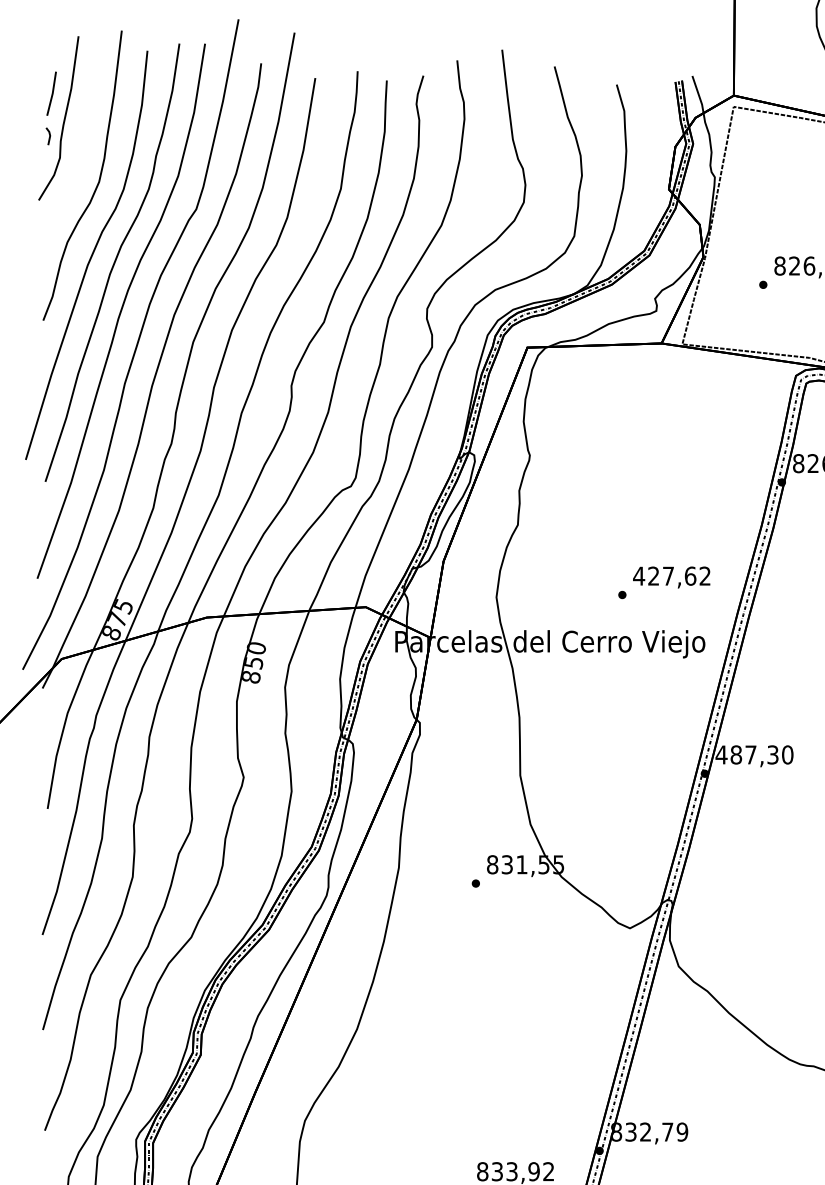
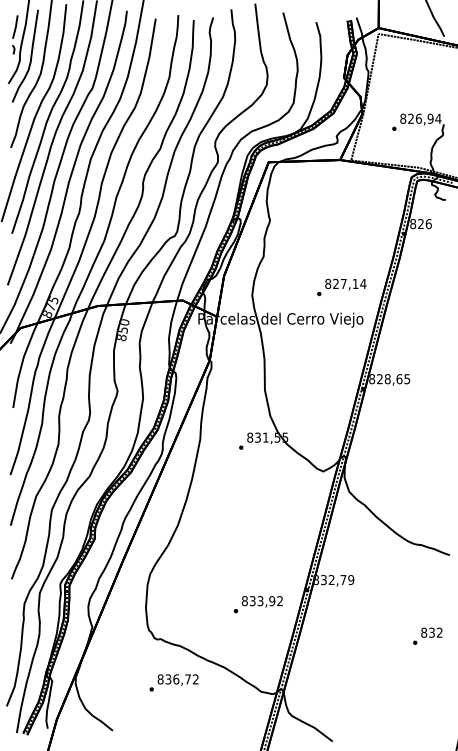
curve: (80, 147) -> (30, 55), added
text: (671, 575) -> (345, 283), 427,62 -> 827,14
text: (754, 755) -> (389, 379), 487,30 -> 828,65

